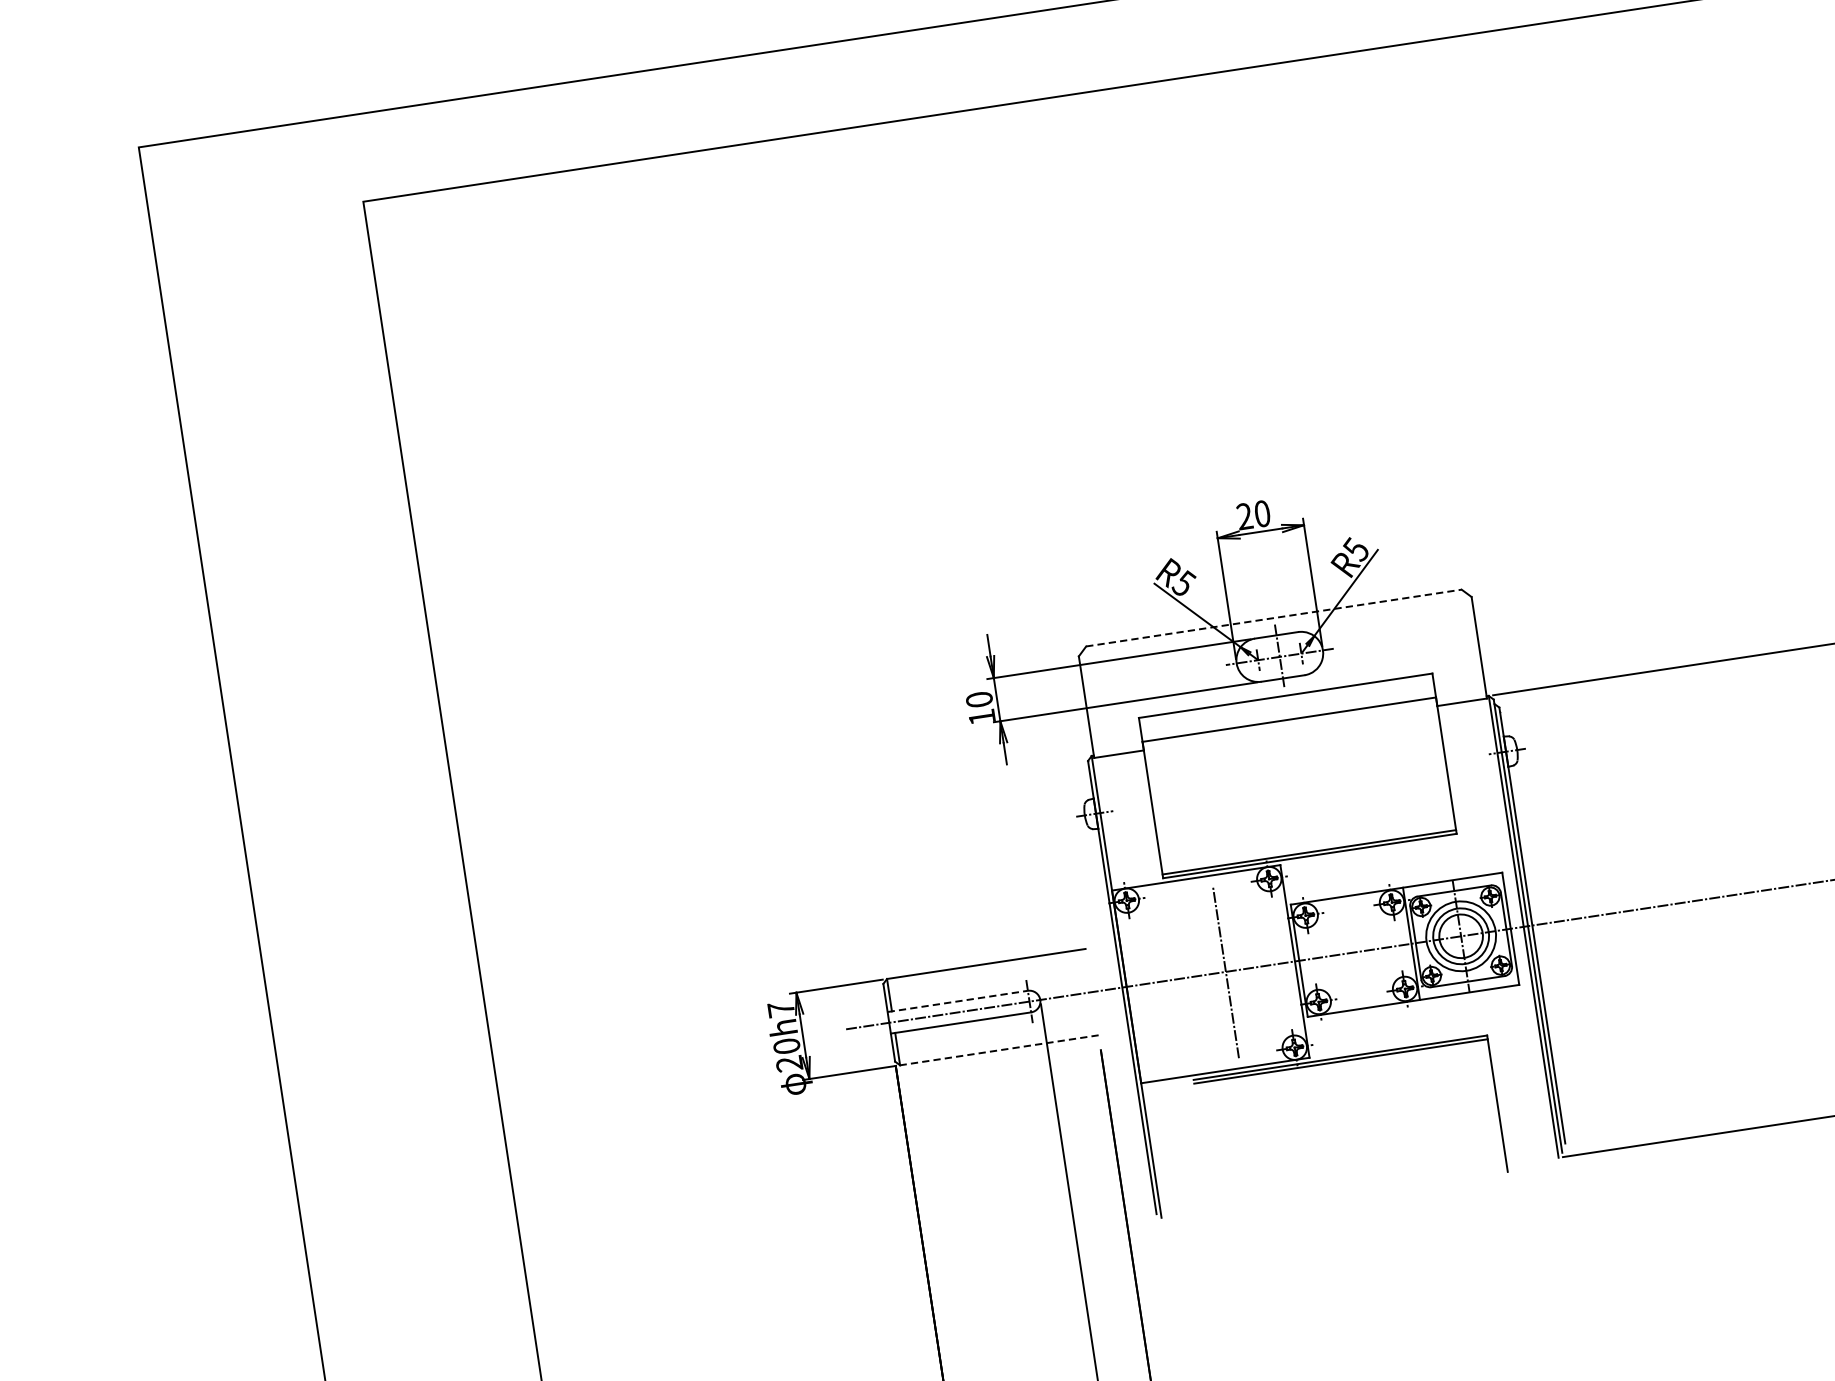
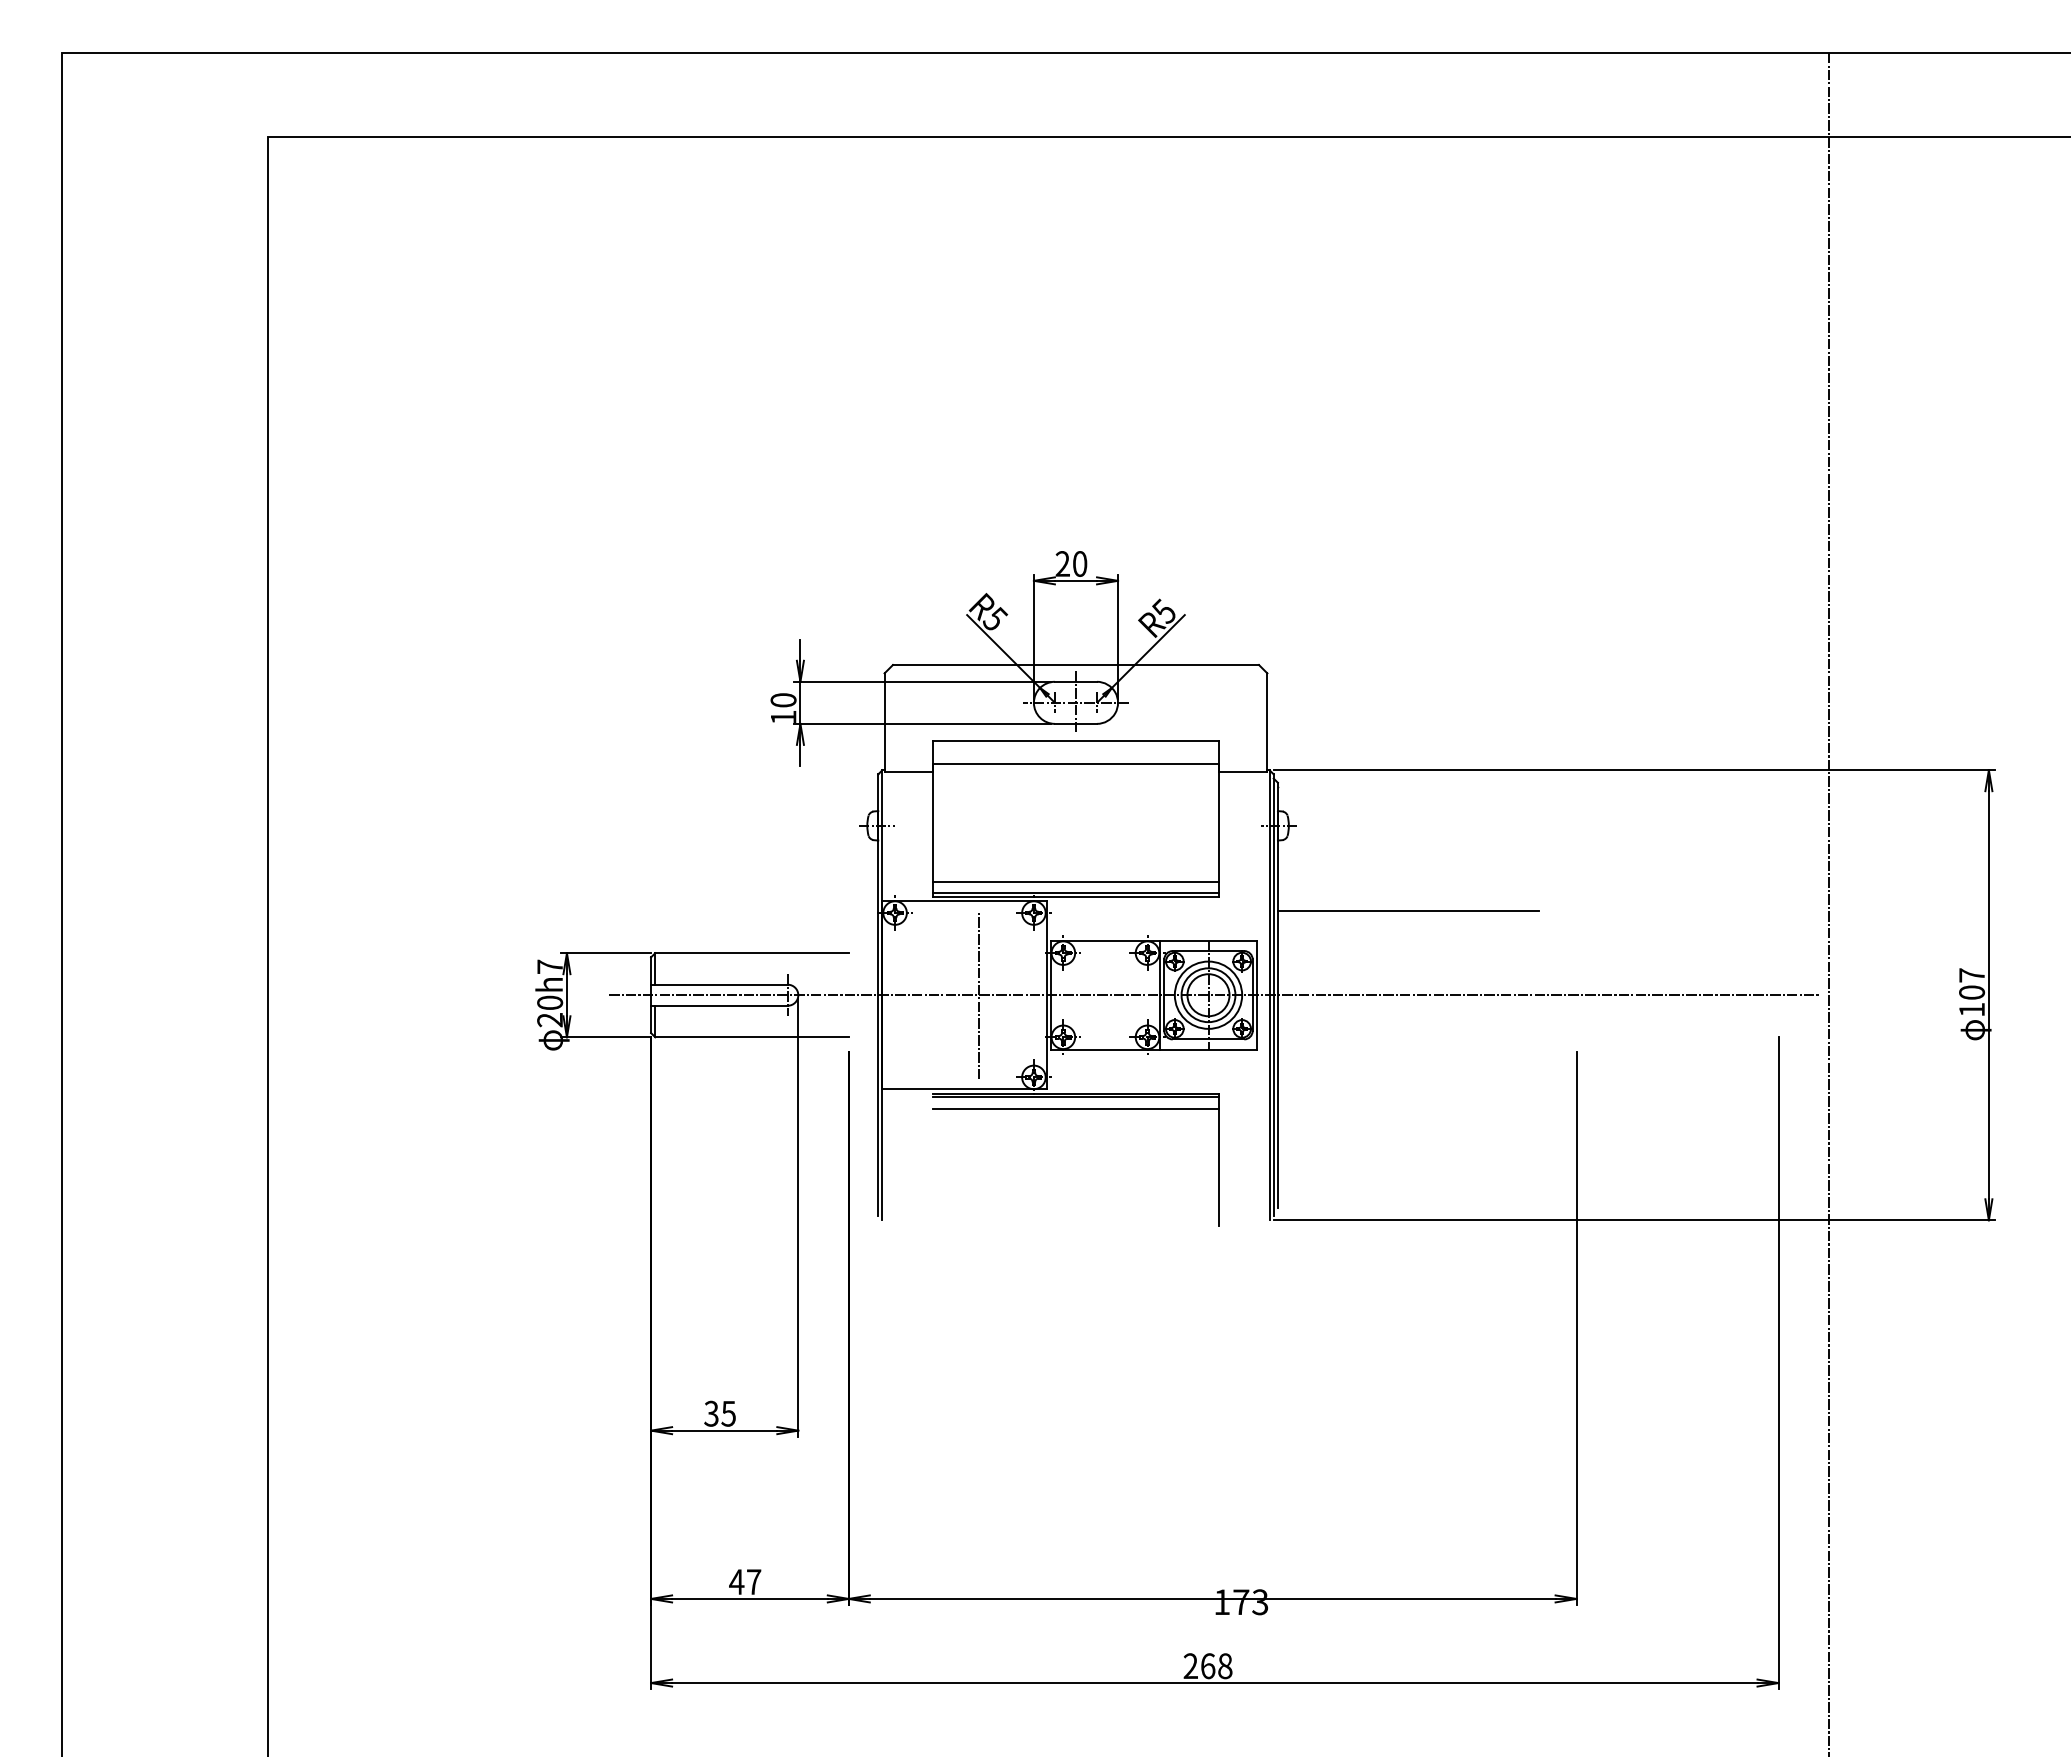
line: (1273, 618) -> (1075, 665), dashed -> solid
line: (1652, 819) -> (1407, 911), added
line: (1307, 840) -> (1075, 881), added
line: (957, 1001) -> (719, 984), dashed -> solid
line: (999, 1050) -> (752, 1037), dashed -> solid
line: (1342, 1073) -> (1075, 1108), added

